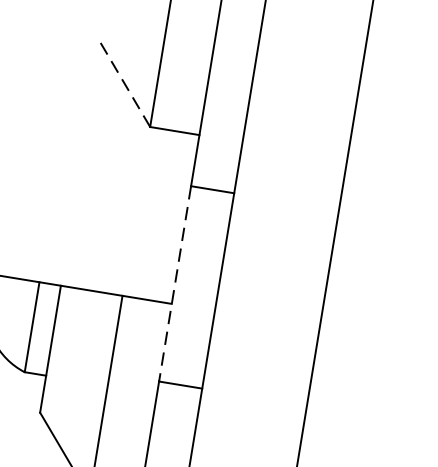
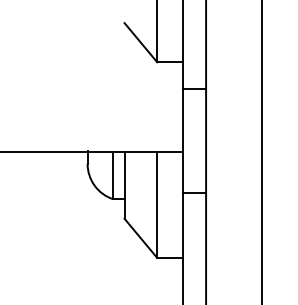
line: (126, 86) -> (141, 43), dashed -> solid
line: (175, 283) -> (183, 140), dashed -> solid

